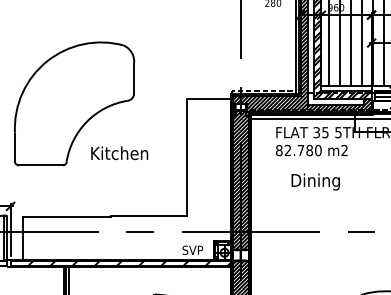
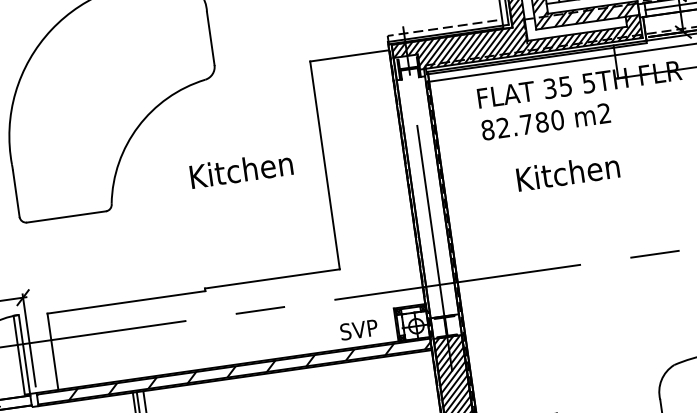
text: (119, 152) -> (240, 168), moved
hatch: (240, 180) -> (426, 193), removed
text: (320, 181) -> (569, 174), Dining -> Kitchen

